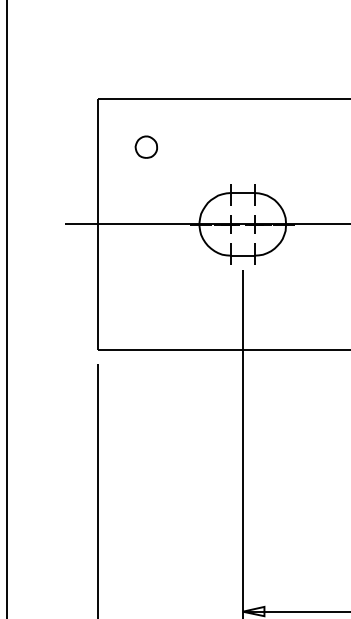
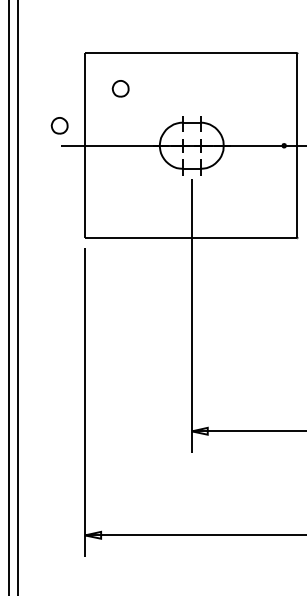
part: (63, 196) -> (59, 125), added

